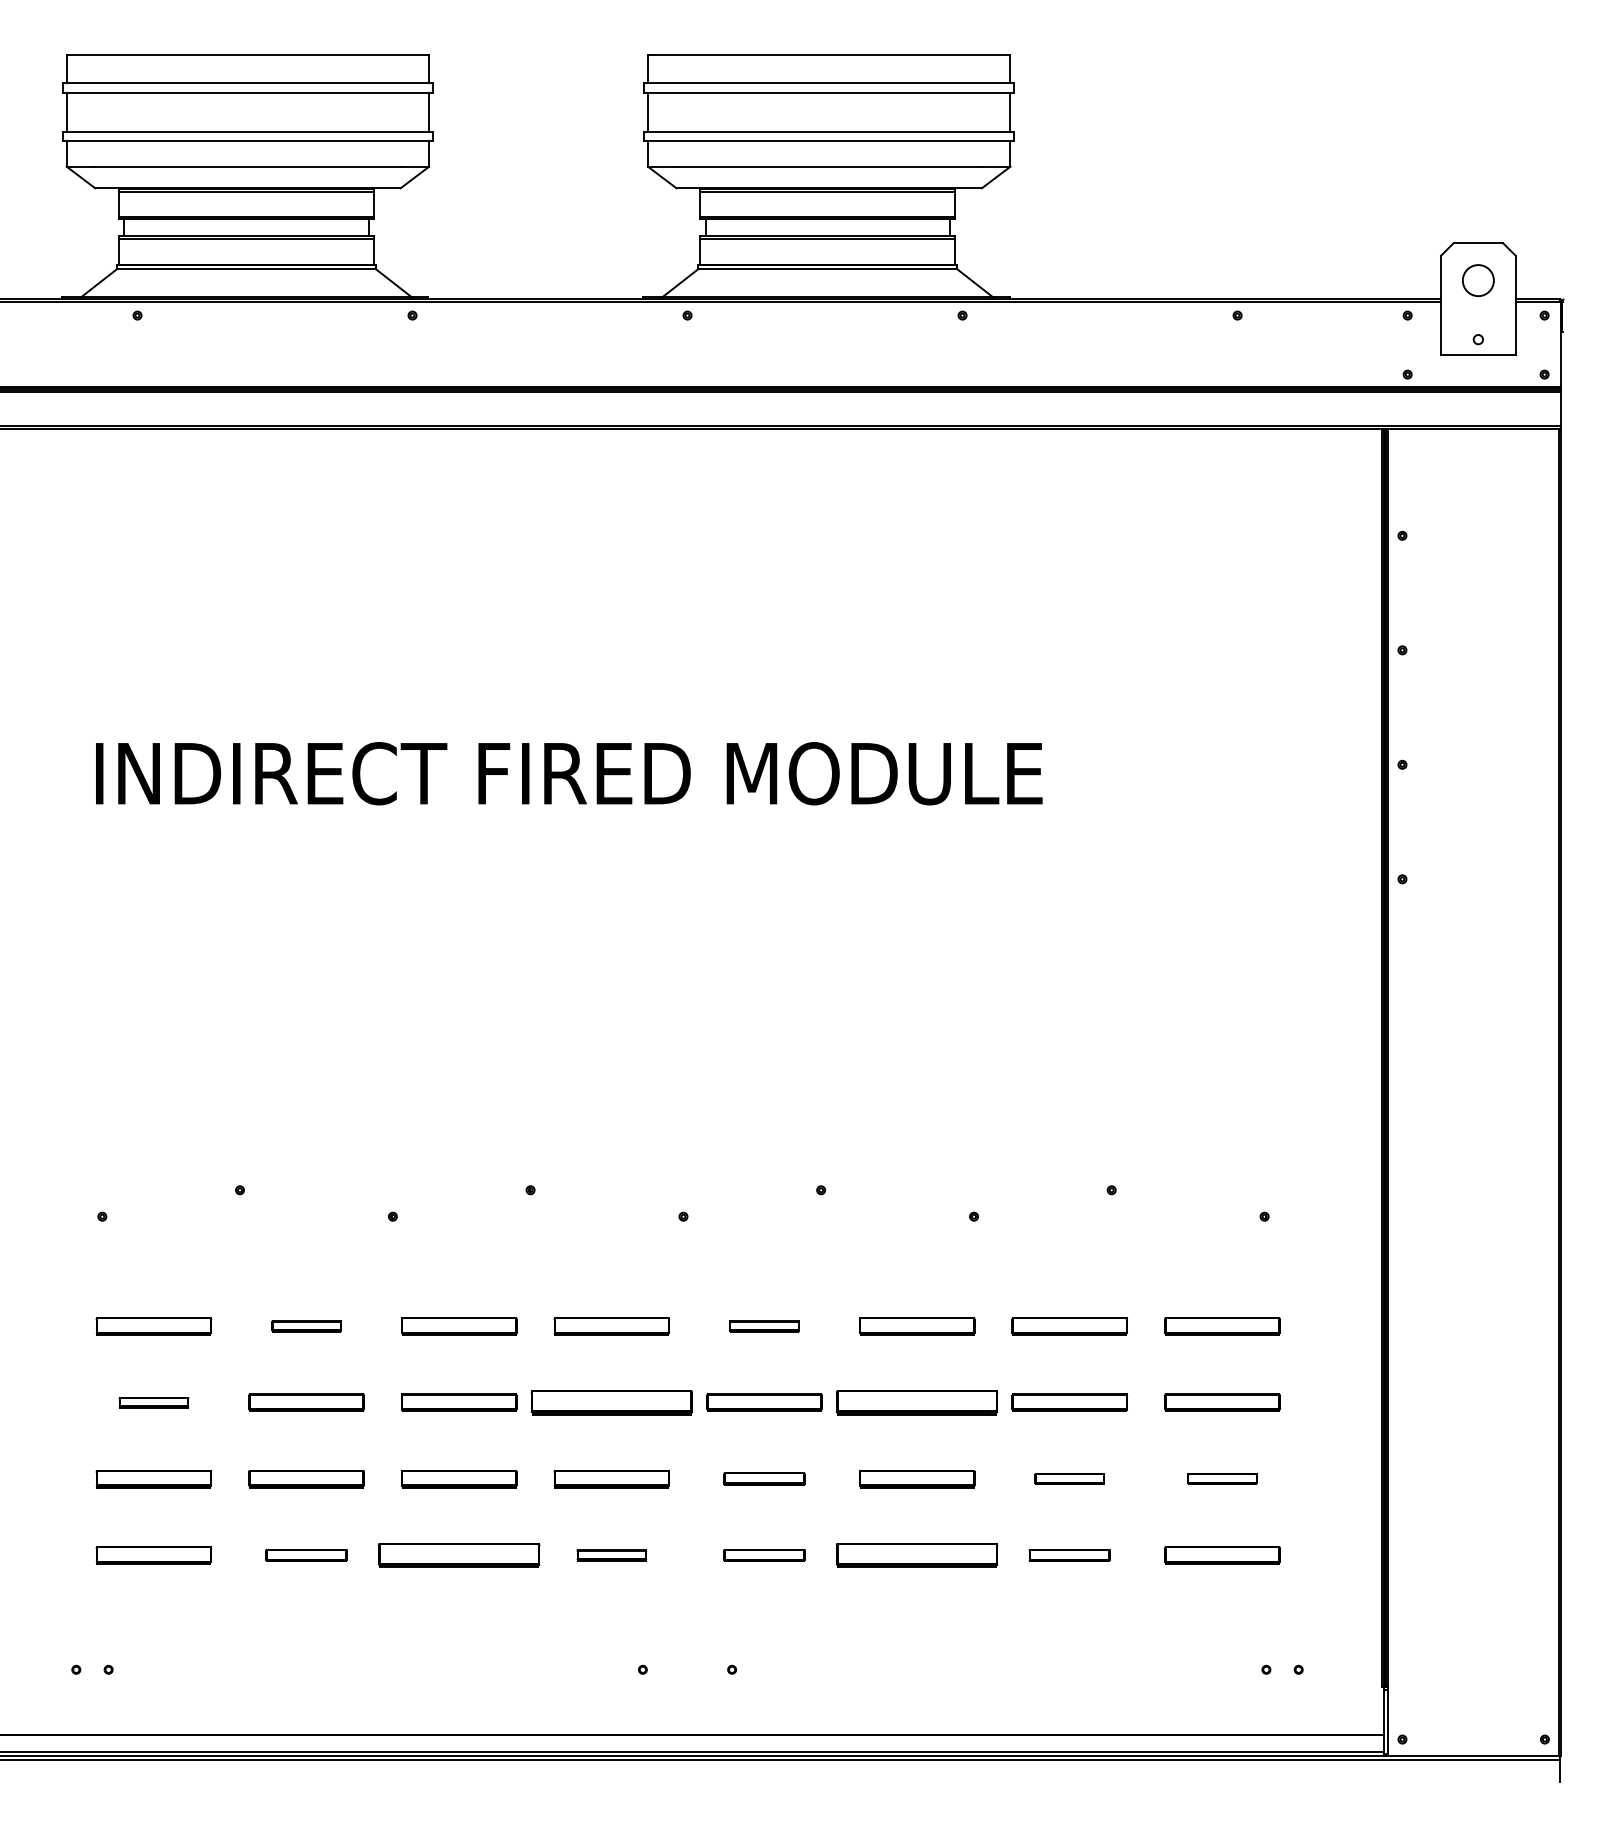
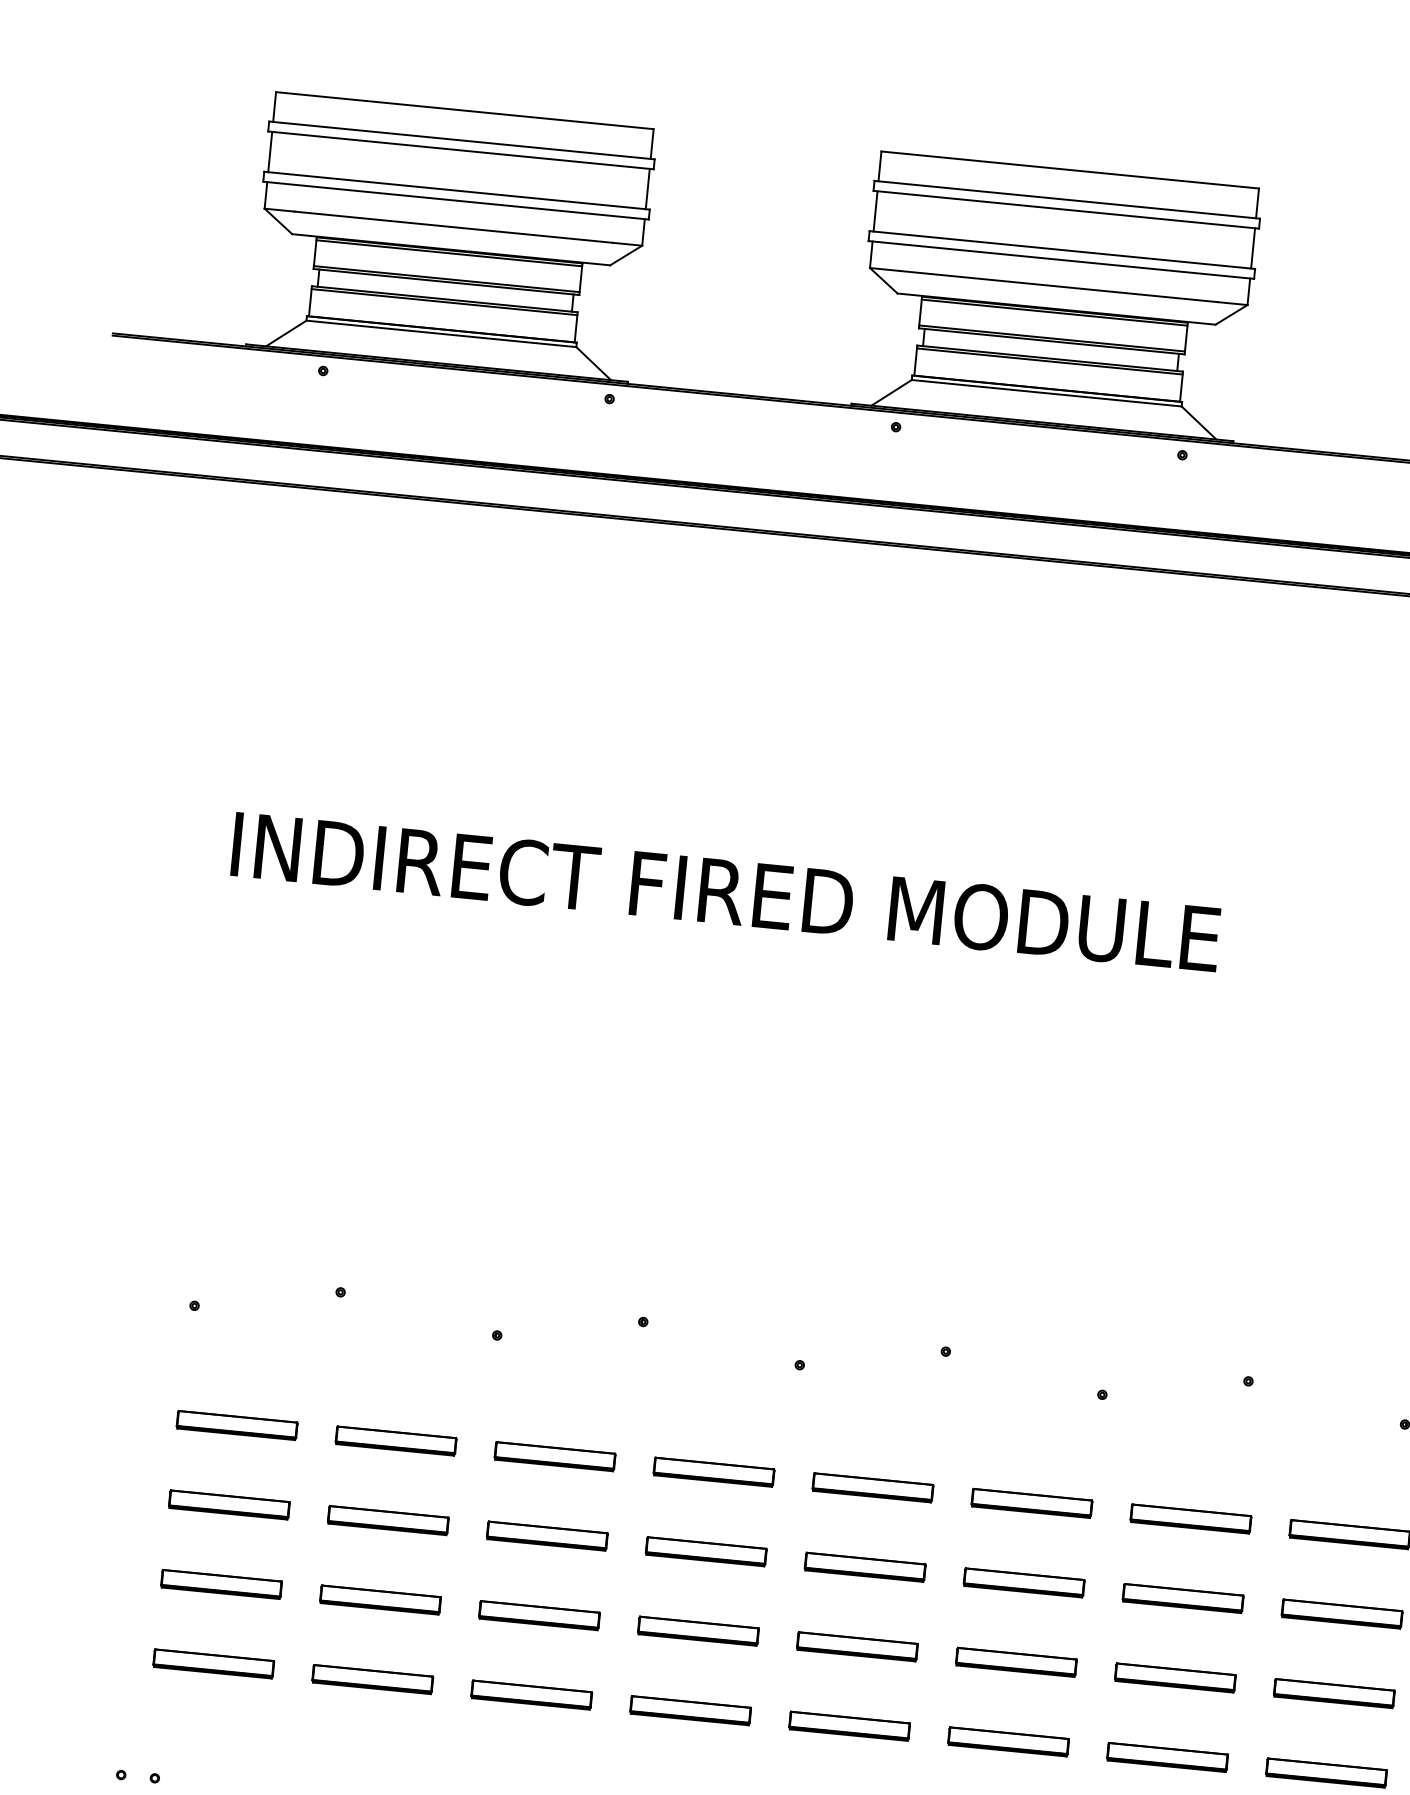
part: (306, 1326) -> (395, 1441), size x1.67
part: (764, 1326) -> (872, 1487), size x1.67
part: (153, 1402) -> (228, 1504), size x1.67
part: (611, 1402) -> (705, 1551), size x0.71
part: (917, 1402) -> (1024, 1582), size x0.71
part: (764, 1479) -> (857, 1647), size x1.43
part: (1069, 1479) -> (1174, 1678), size x1.67
part: (1222, 1479) -> (1334, 1693), size x1.67
part: (306, 1555) -> (372, 1679), size x1.43
part: (459, 1555) -> (531, 1695), size x0.71
part: (611, 1555) -> (690, 1710), size x1.67
part: (764, 1555) -> (849, 1726), size x1.43
part: (917, 1555) -> (1008, 1741), size x0.71
part: (1069, 1555) -> (1167, 1757), size x1.43

